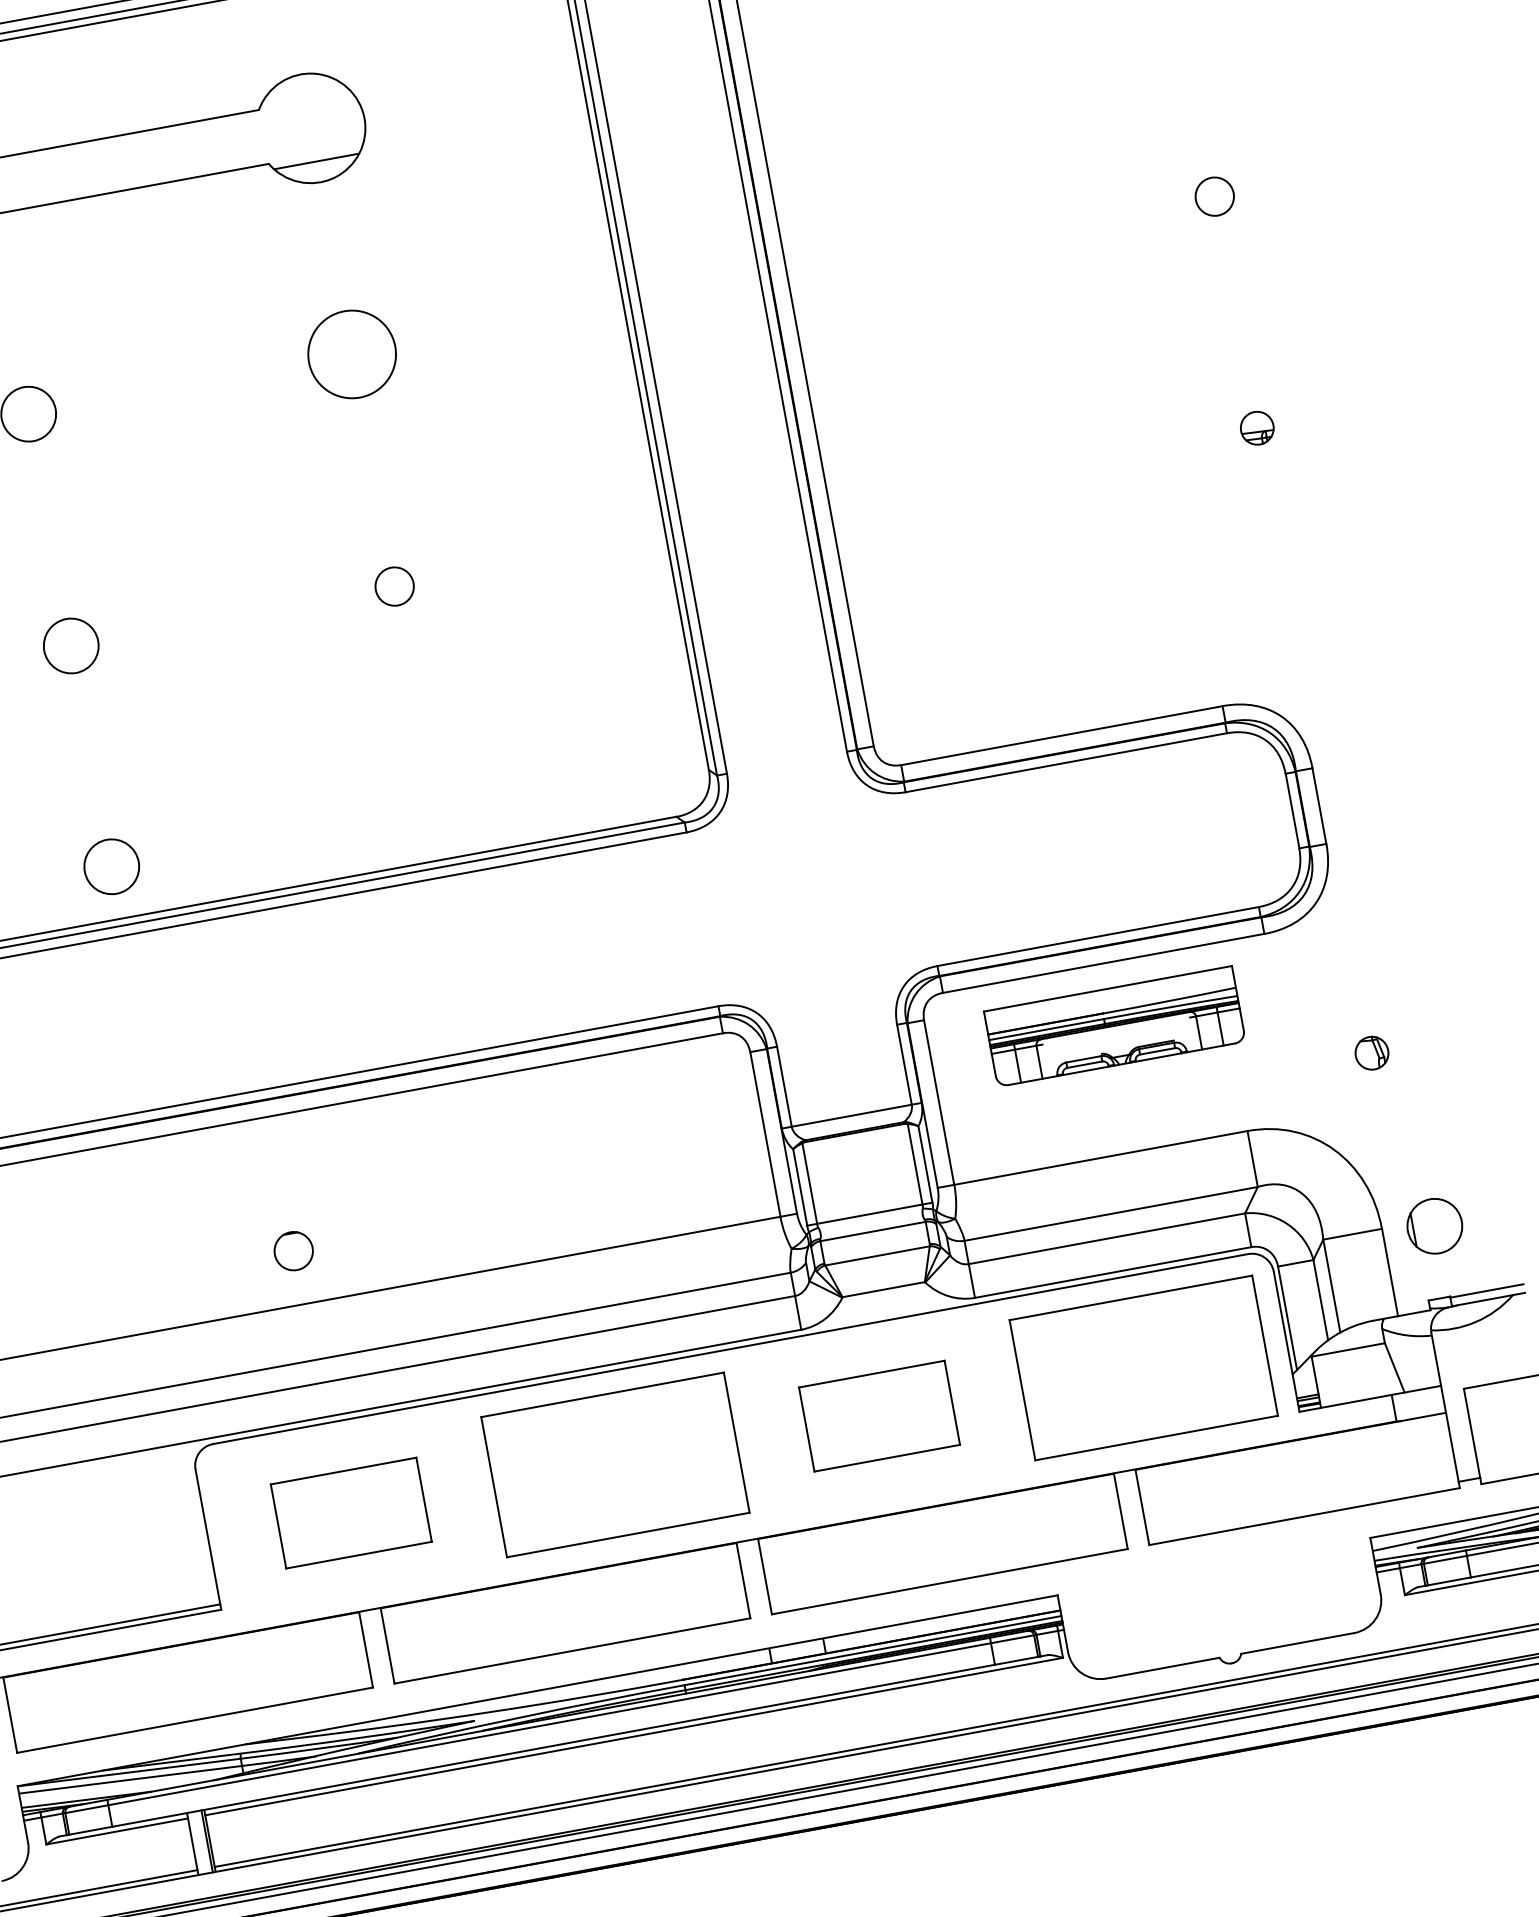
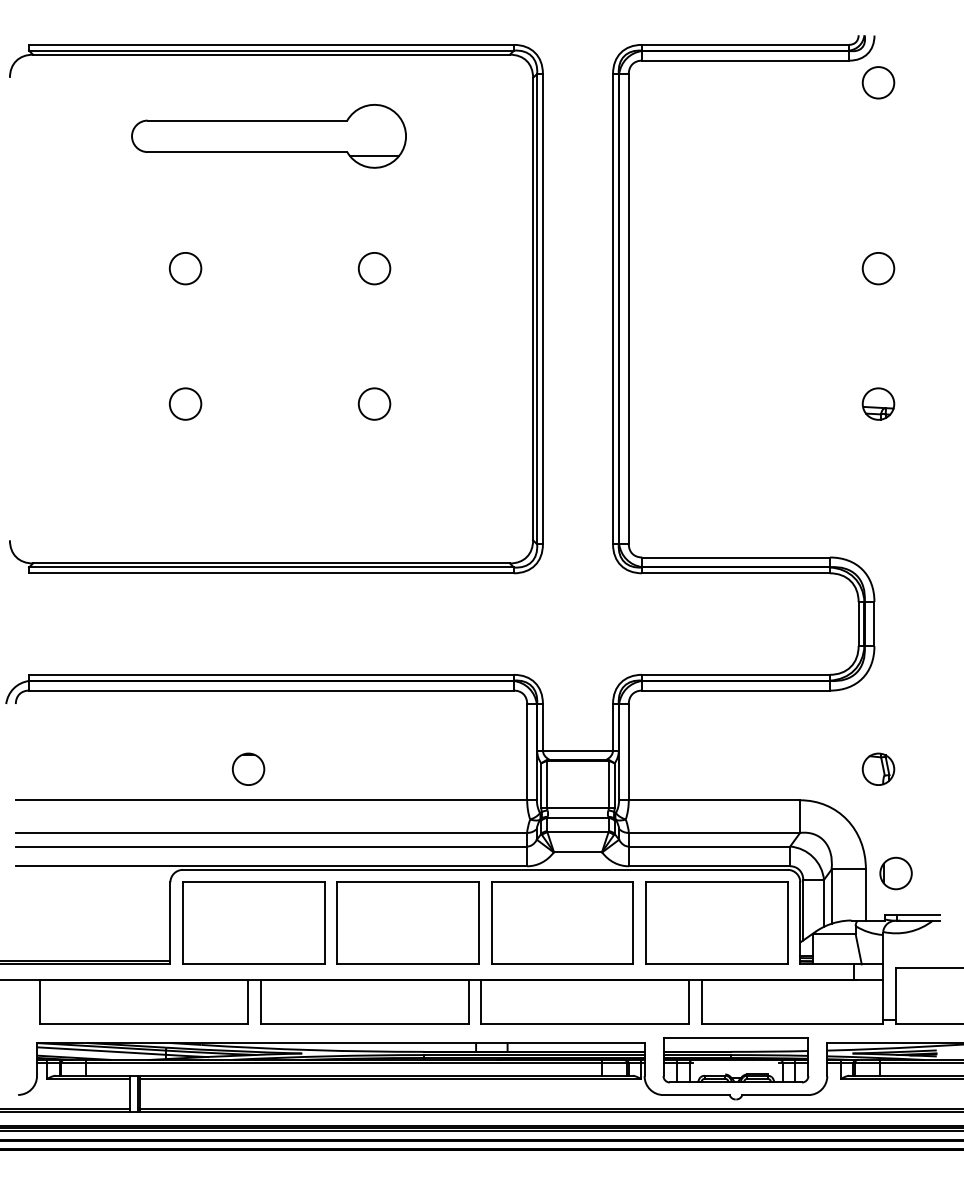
circle: (1214, 196) -> (878, 268), size x1.43
circle: (352, 354) -> (374, 268), size x0.62
part: (1257, 427) -> (878, 403), size x1.67
circle: (394, 585) -> (374, 403), size x1.43
circle: (111, 865) -> (185, 532), removed
part: (1114, 1026) -> (735, 1060), moved
part: (1371, 1052) -> (878, 768), size x1.67
part: (293, 1249) -> (248, 768), size x1.43
part: (879, 1414) -> (562, 922), size x1.67
part: (350, 1511) -> (253, 922), size x1.67

